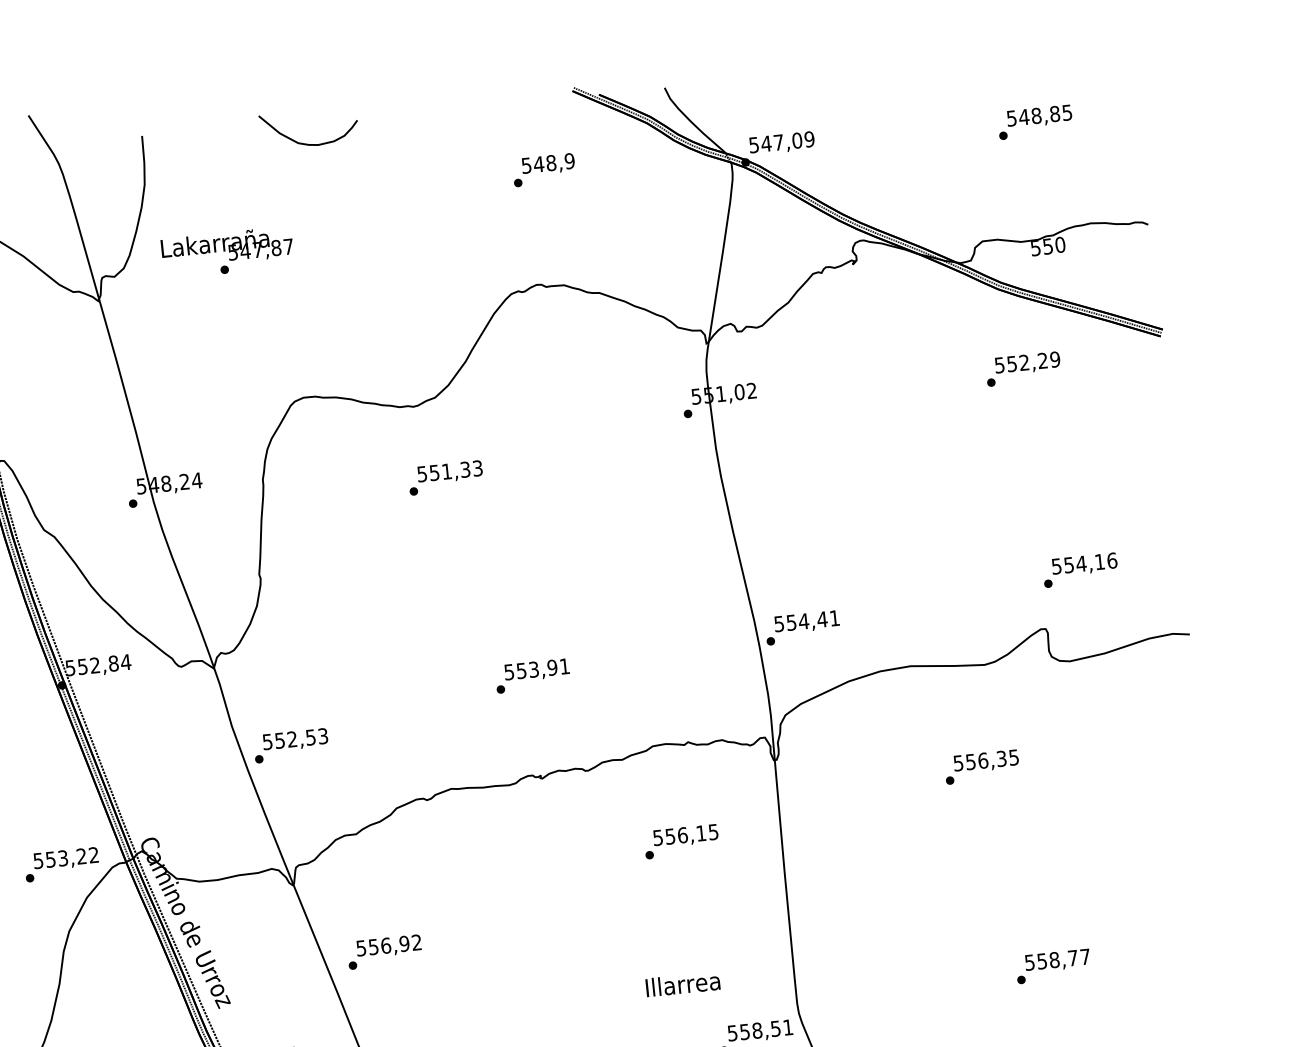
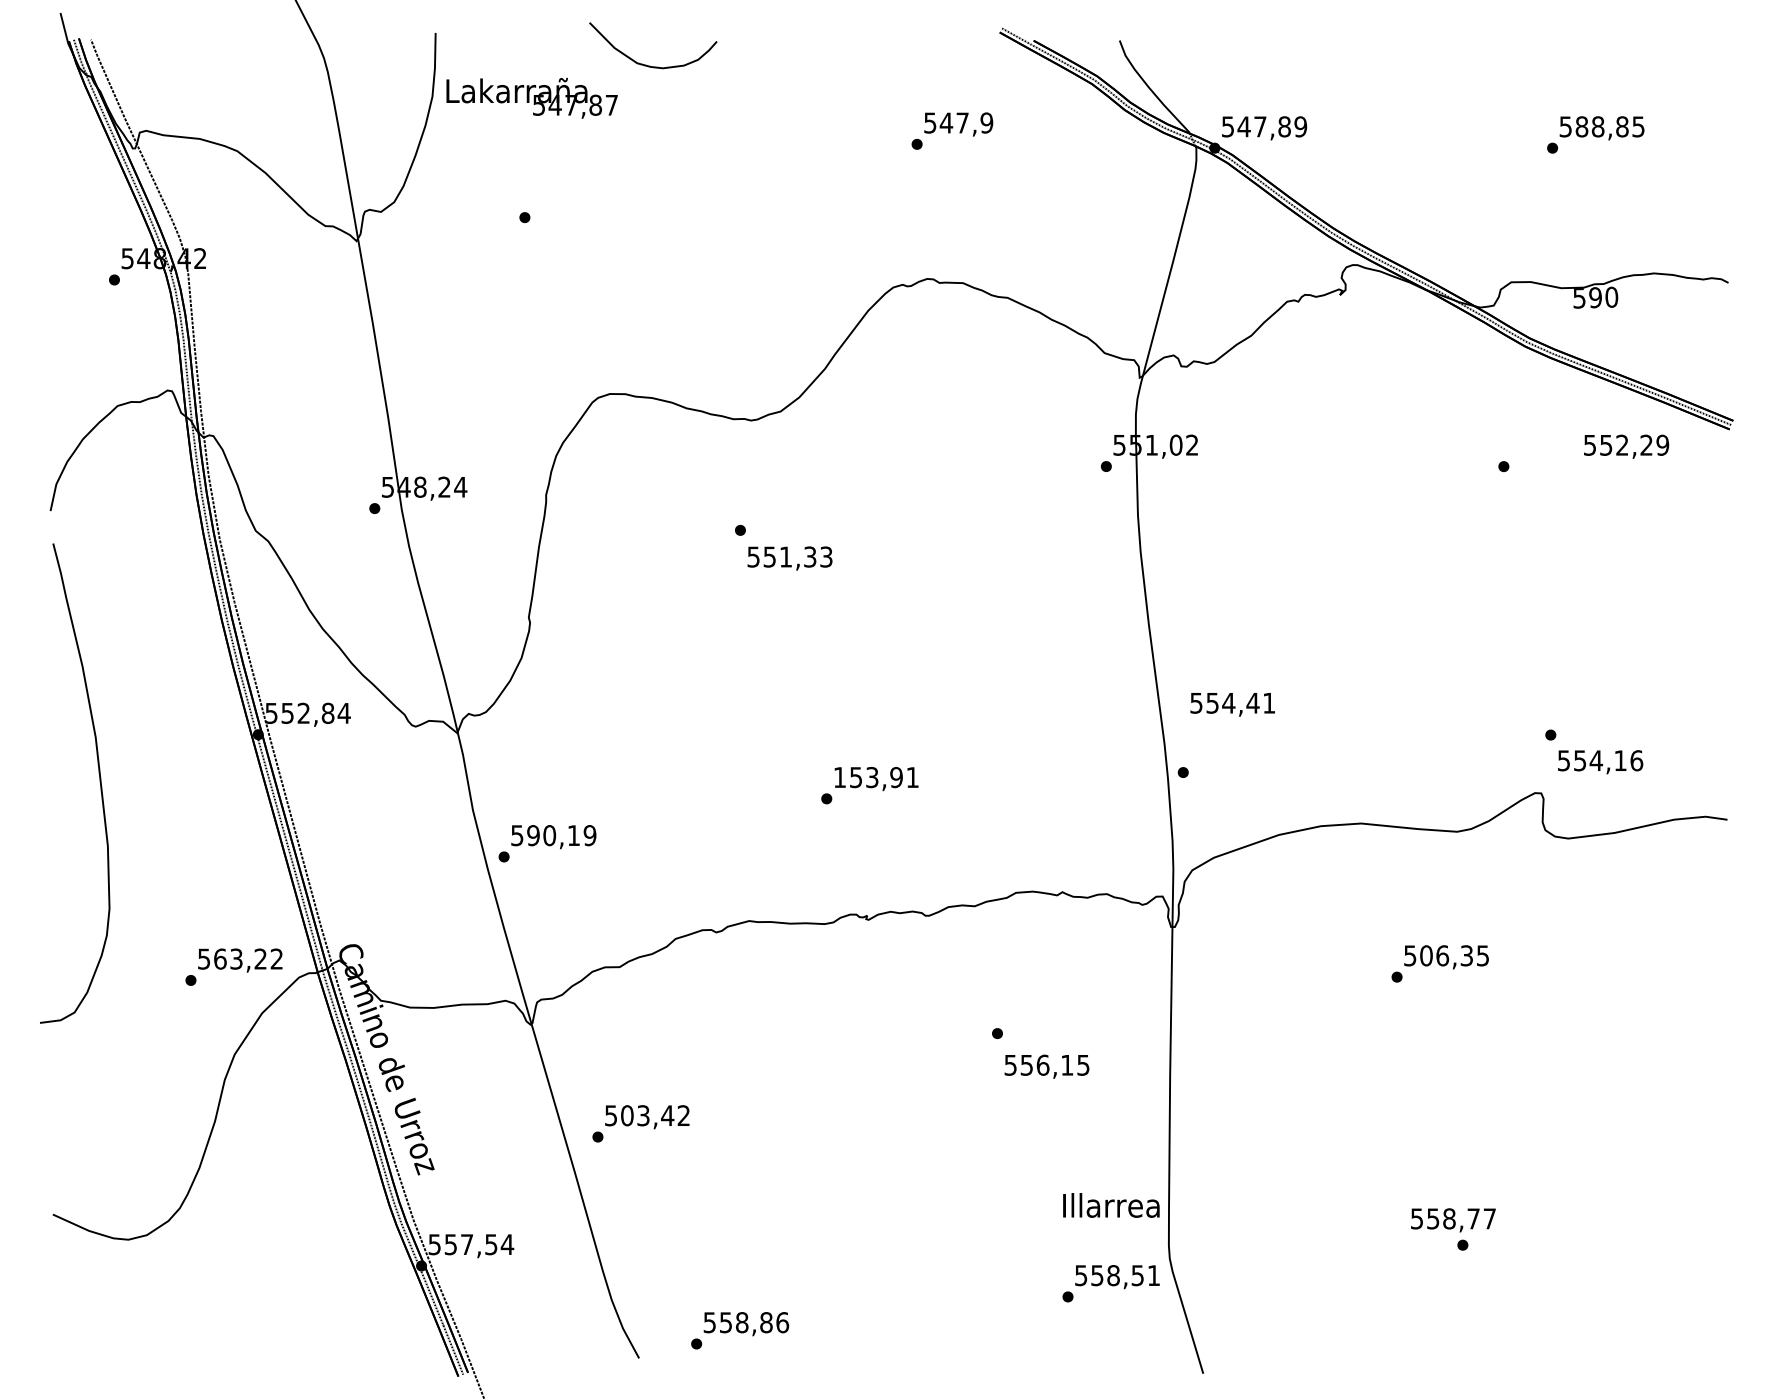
text: (1023, 116) -> (1581, 126), 548,85 -> 588,85
text: (797, 140) -> (1284, 126), 547,09 -> 547,89
text: (551, 162) -> (962, 122), 548,9 -> 547,9
text: (1047, 246) -> (1595, 297), 550 -> 590
text: (226, 247) -> (531, 98), moved
text: (1027, 363) -> (1626, 446), moved
text: (449, 472) -> (789, 558), moved
text: (1084, 564) -> (1600, 762), moved
text: (806, 622) -> (1232, 704), moved
text: (508, 672) -> (839, 777), 553,91 -> 153,91
text: (301, 738) -> (561, 835), 552,53 -> 590,19
text: (970, 761) -> (1426, 955), 556,35 -> 506,35
text: (685, 835) -> (1046, 1066), moved
text: (50, 859) -> (220, 958), 553,22 -> 563,22
text: (389, 945) -> (647, 1115), 556,92 -> 503,42
text: (1057, 961) -> (1453, 1220), moved
text: (683, 984) -> (1111, 1205), moved

